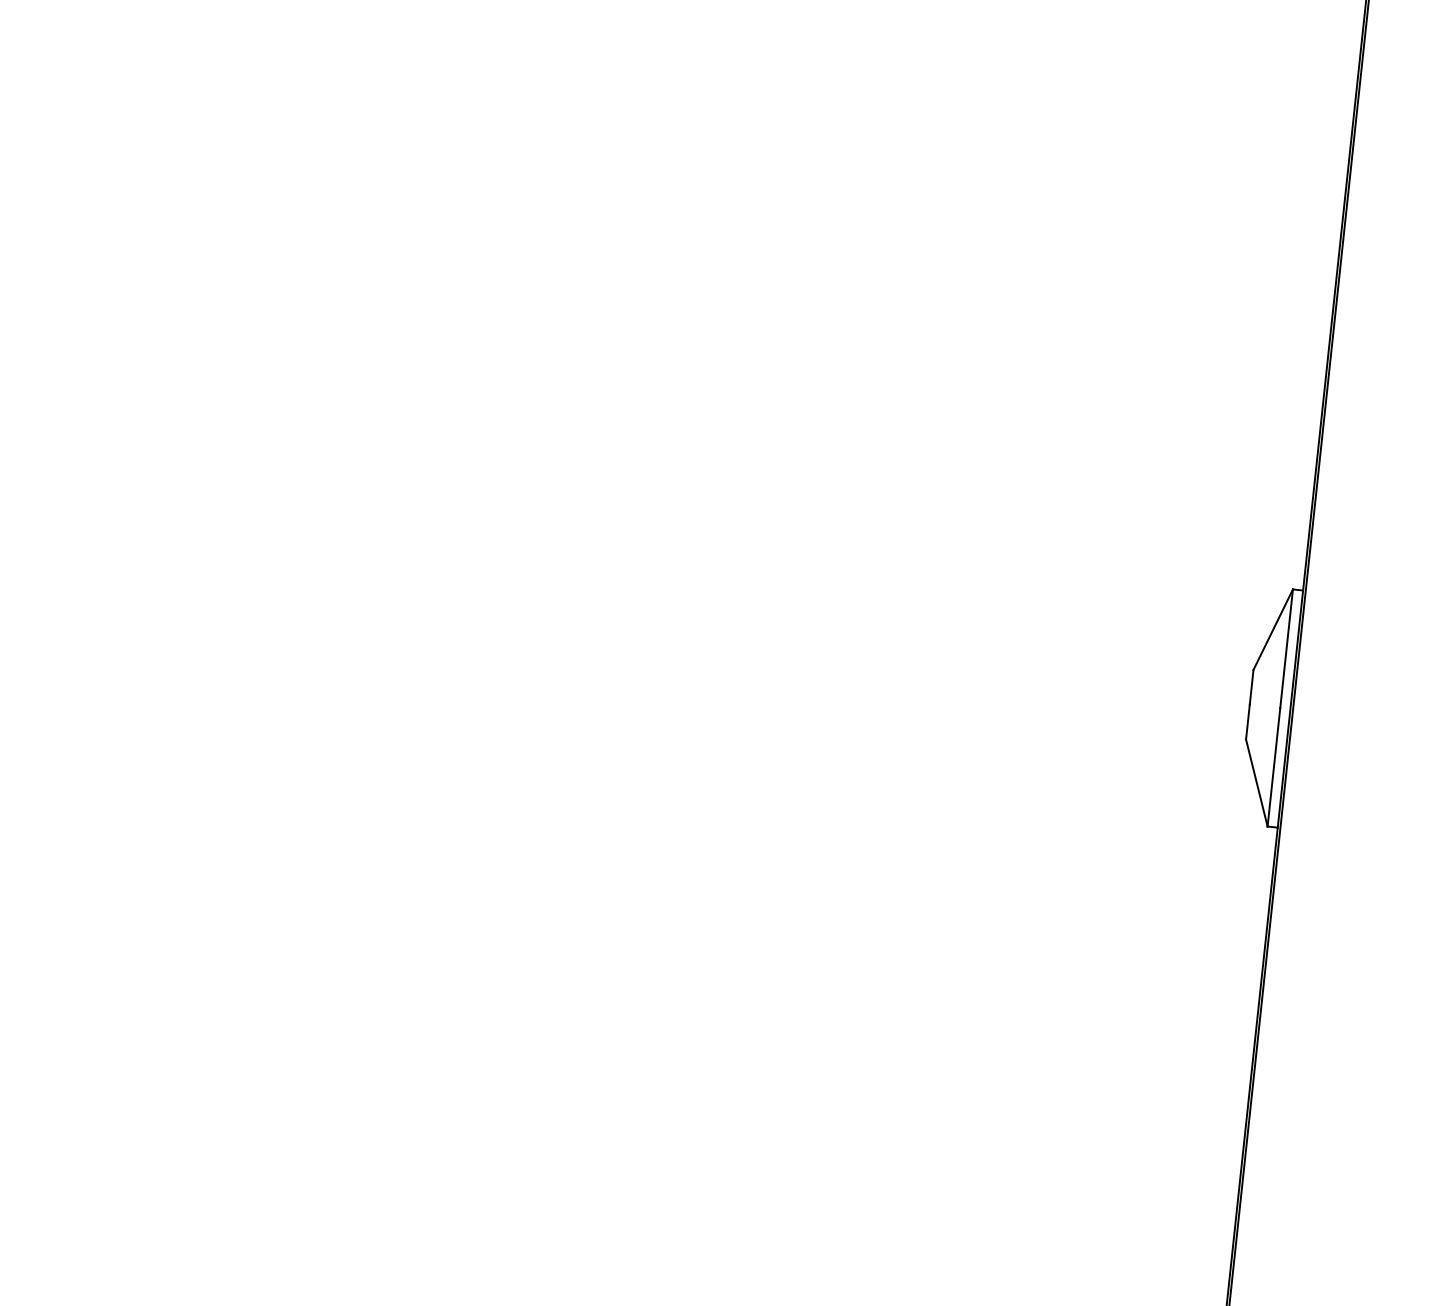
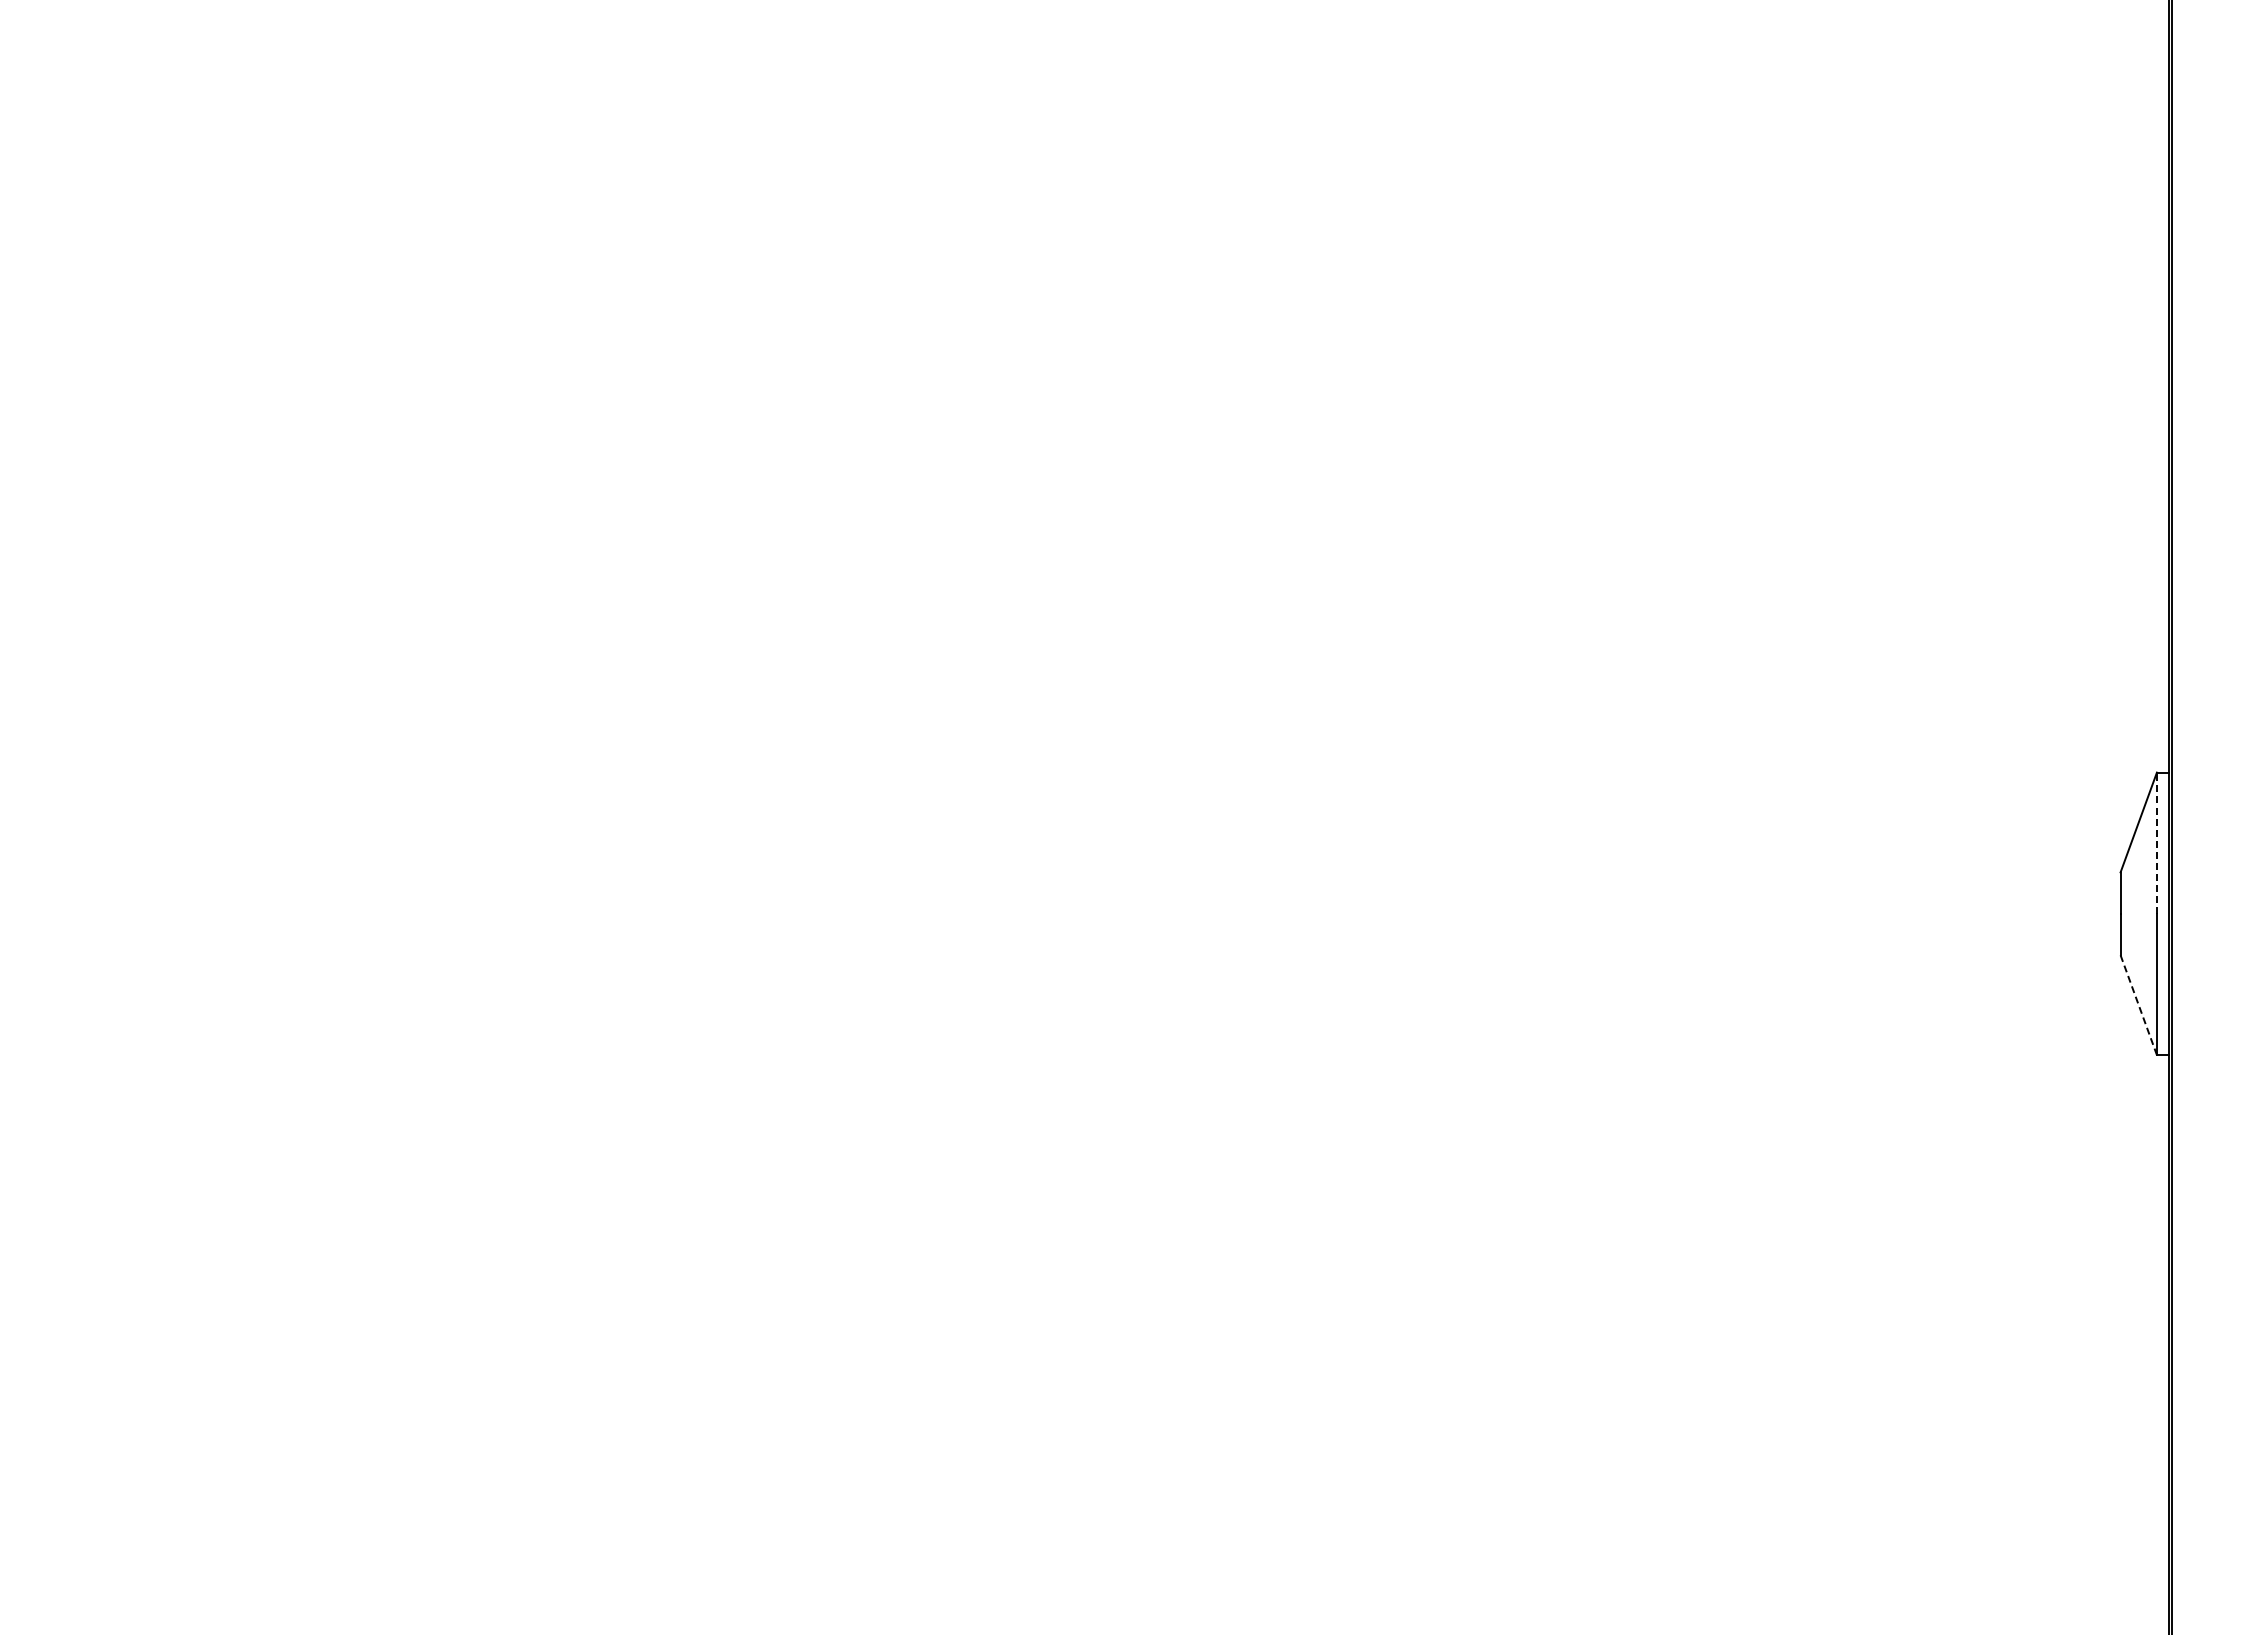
line: (1286, 648) -> (2156, 843), solid -> dashed
line: (1256, 783) -> (2138, 1005), solid -> dashed

